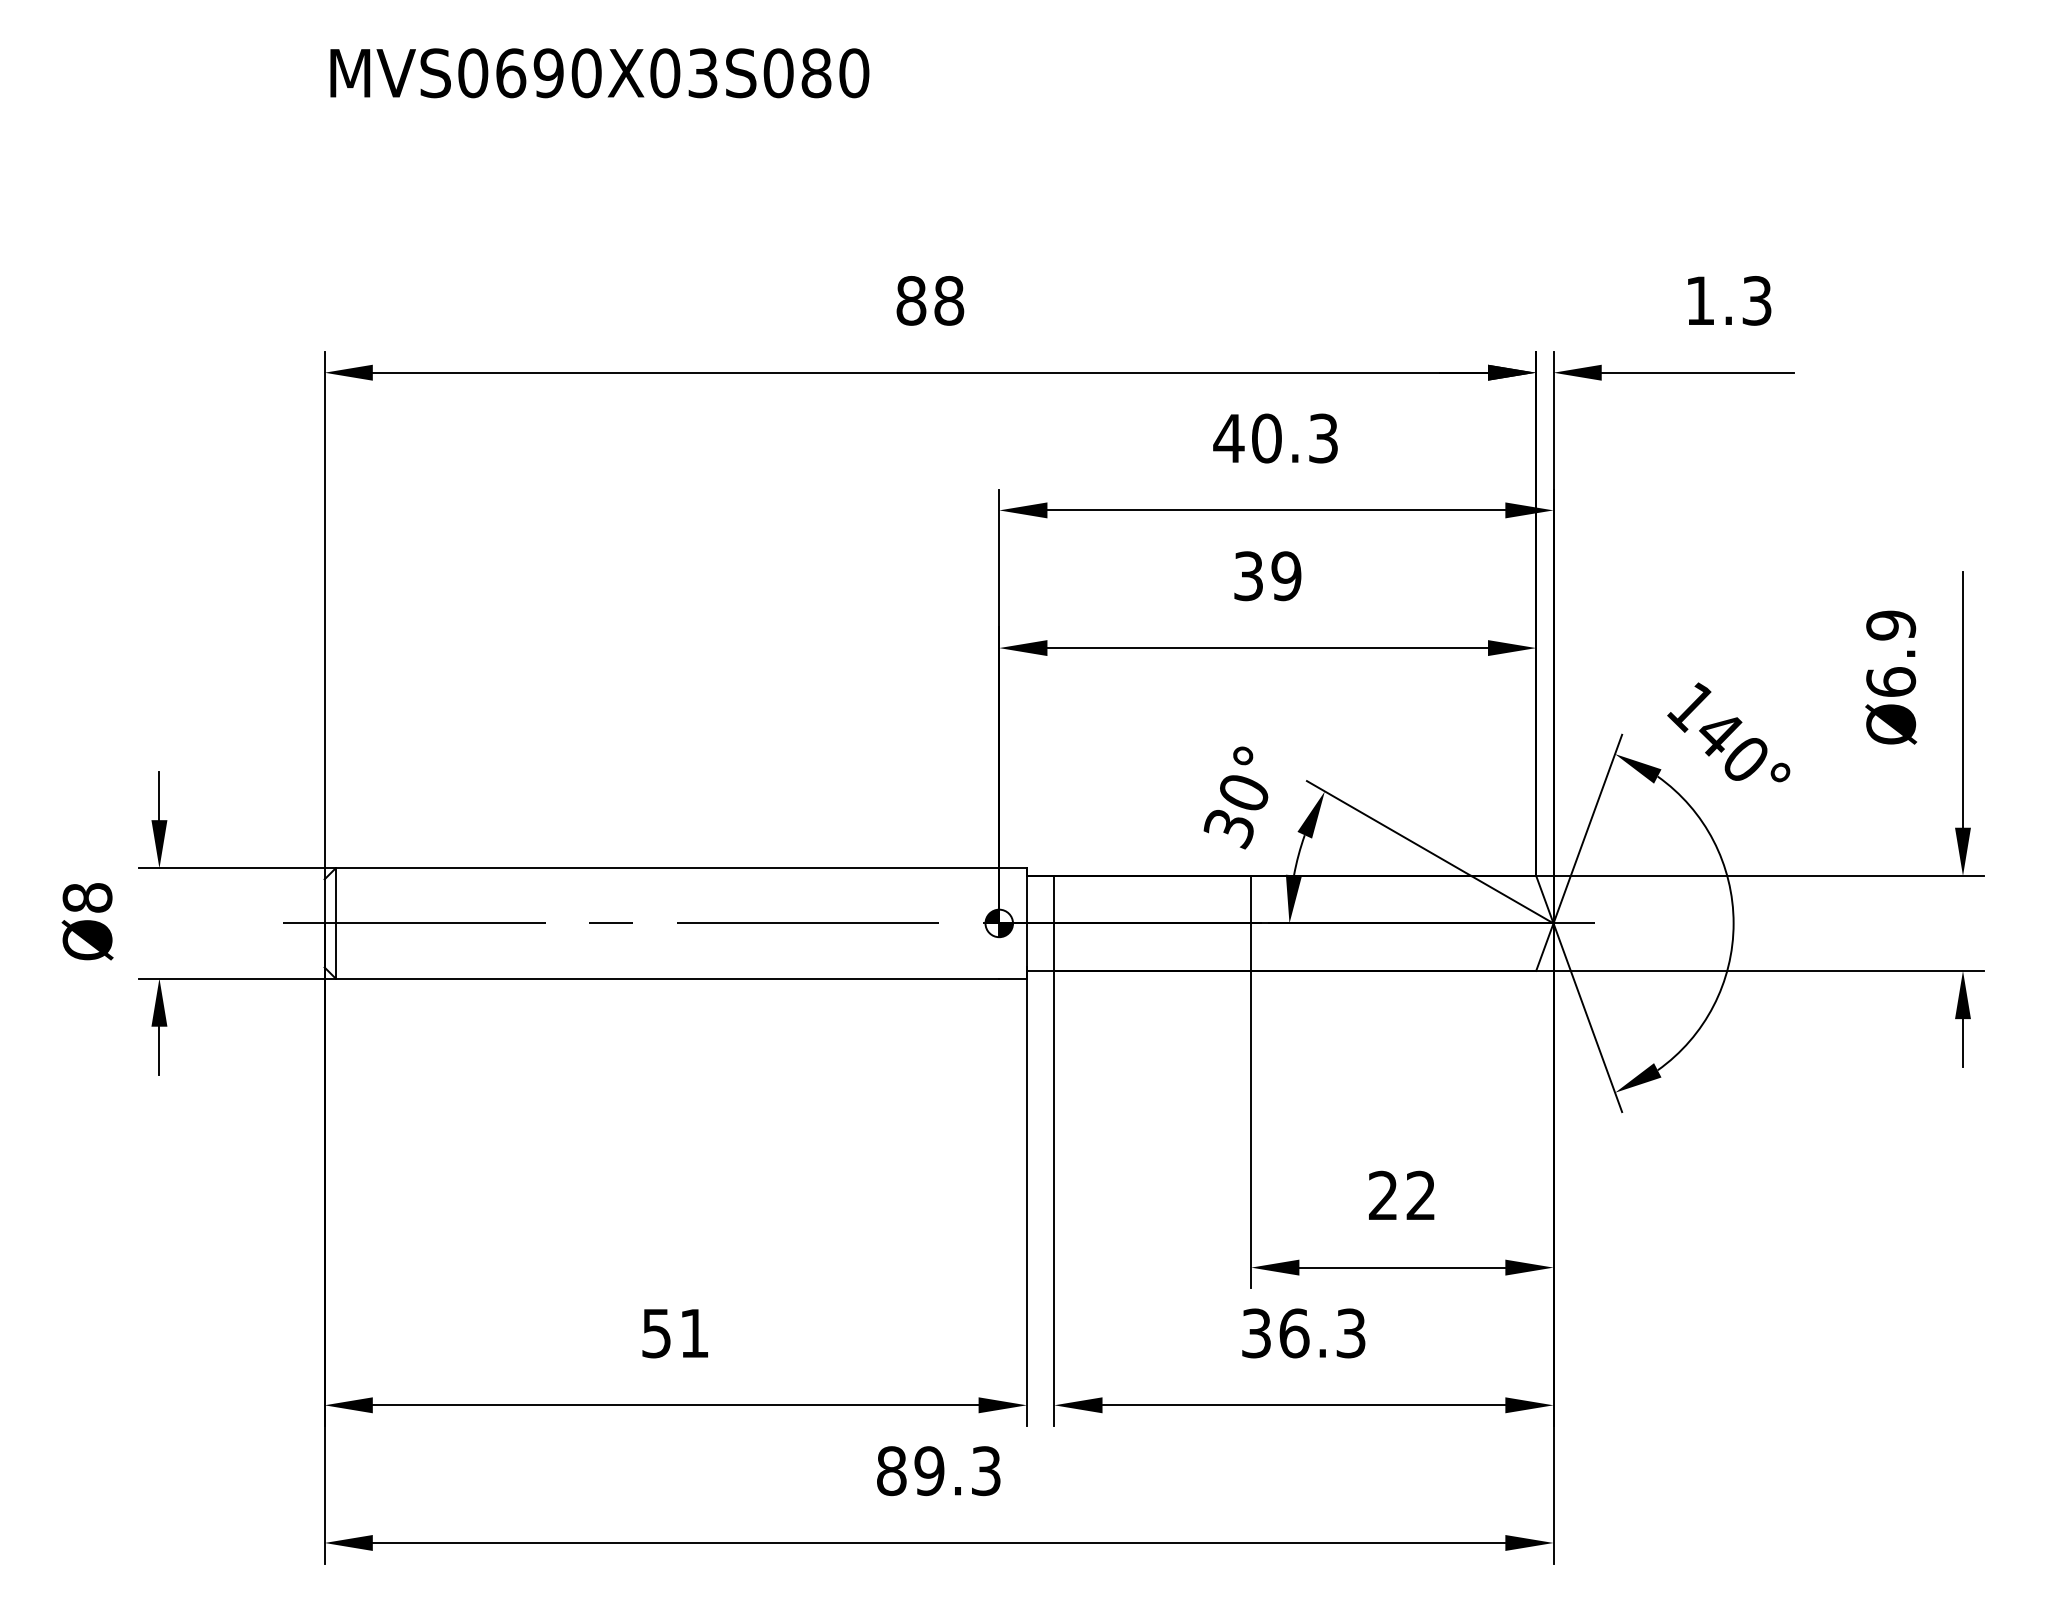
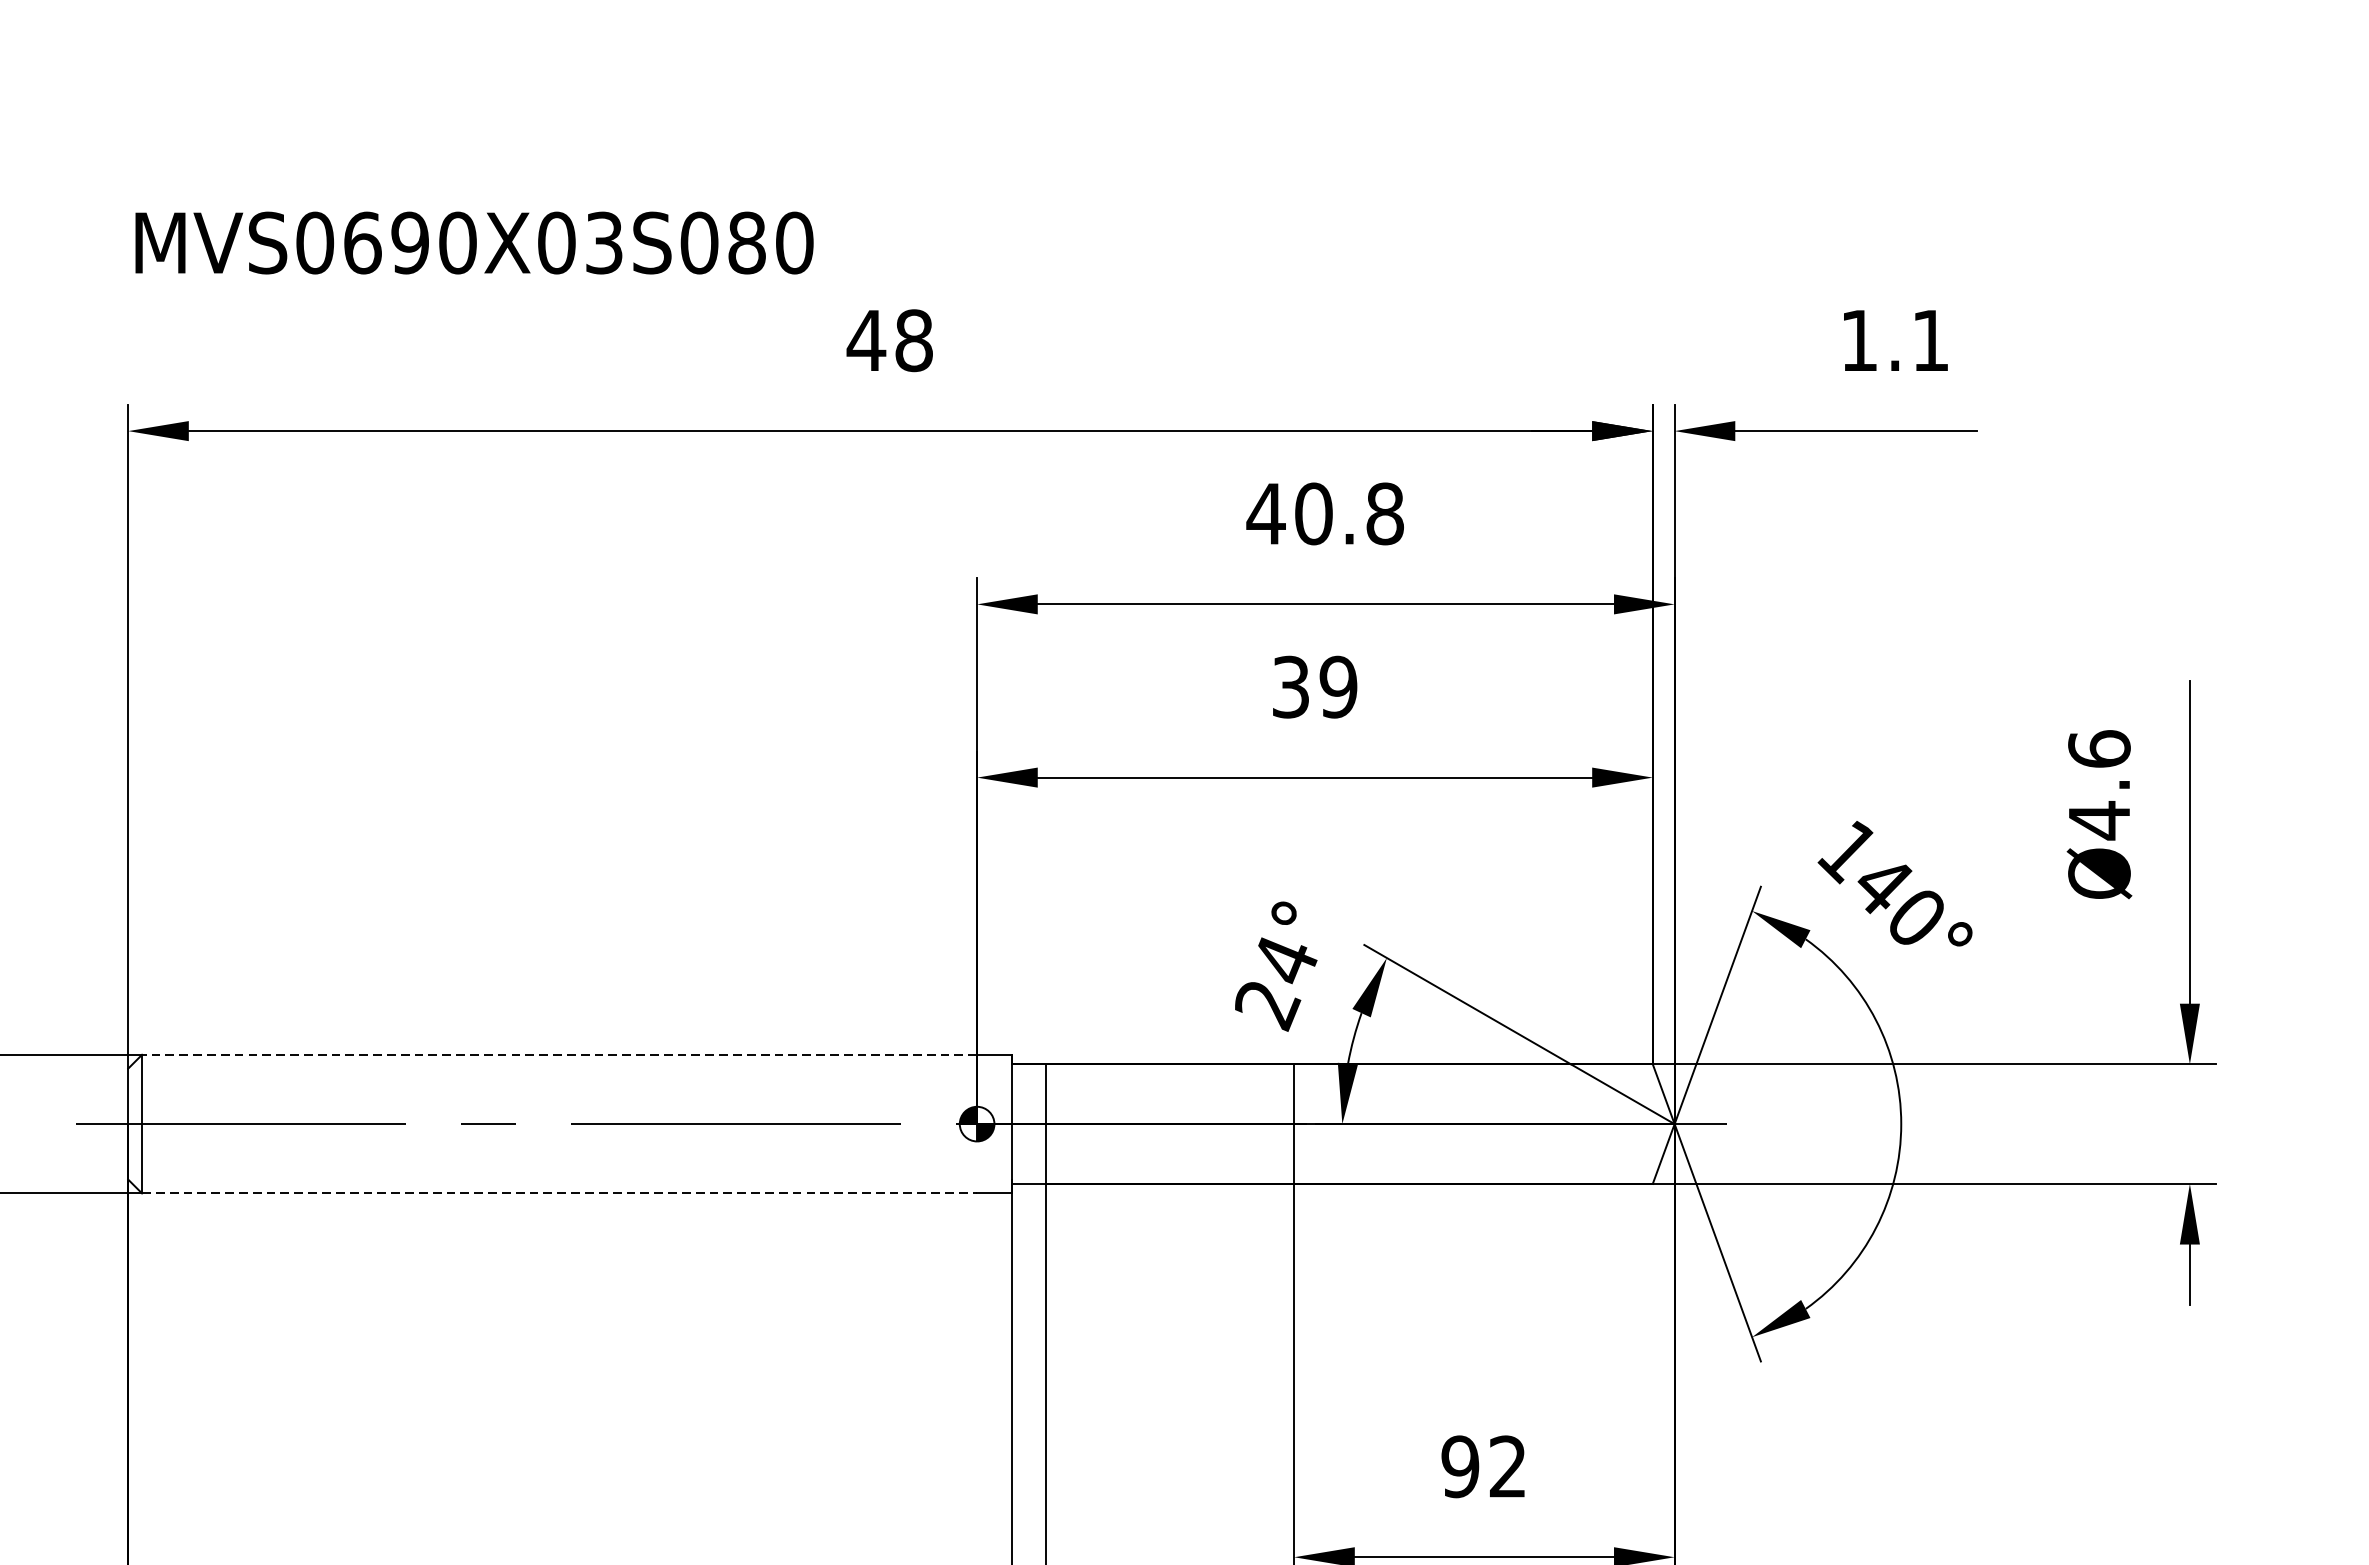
text: (599, 73) -> (474, 243), moved
text: (911, 300) -> (866, 340), 88 -> 48
text: (1756, 300) -> (1930, 340), 1.3 -> 1.1
text: (1323, 438) -> (1385, 513), 40.3 -> 40.8
text: (1891, 654) -> (2099, 785), Ø6.9 -> Ø4.6
text: (1236, 812) -> (1275, 984), 30° -> 24°
line: (667, 868) -> (559, 1054), solid -> dashed
line: (667, 978) -> (559, 1193), solid -> dashed
text: (1383, 1195) -> (1460, 1466), 22 -> 92

